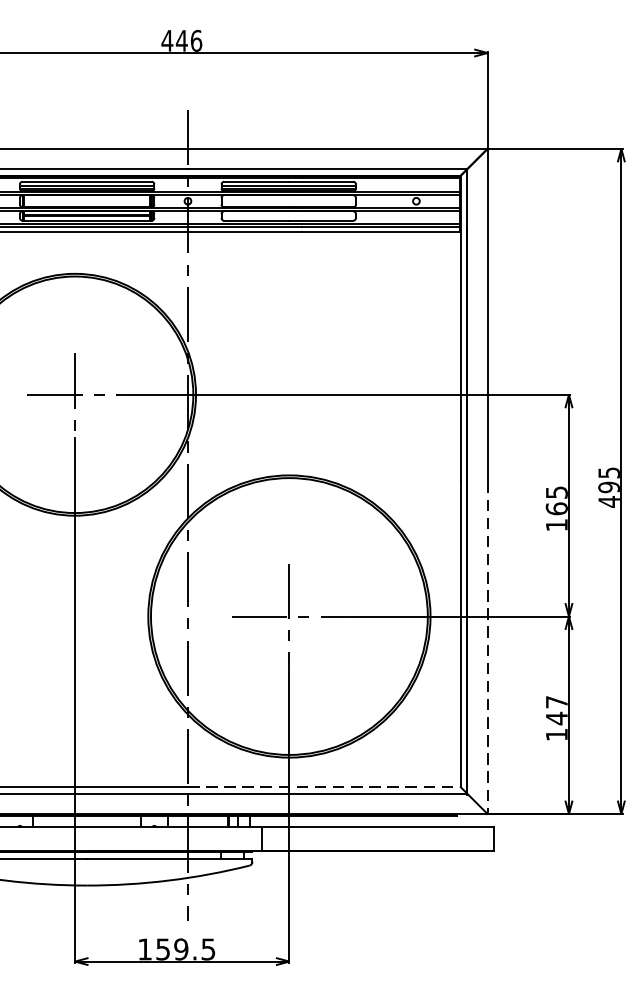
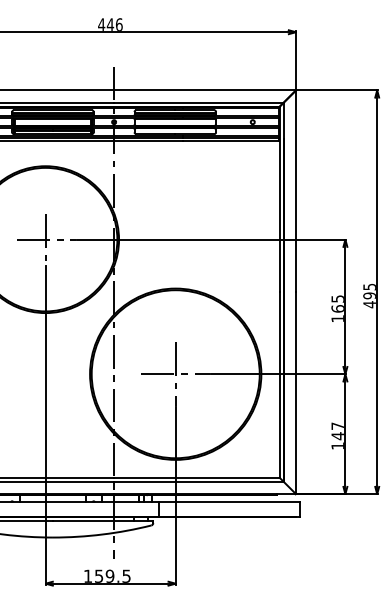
line: (488, 648) -> (296, 393), dashed -> solid
line: (323, 786) -> (196, 477), dashed -> solid

